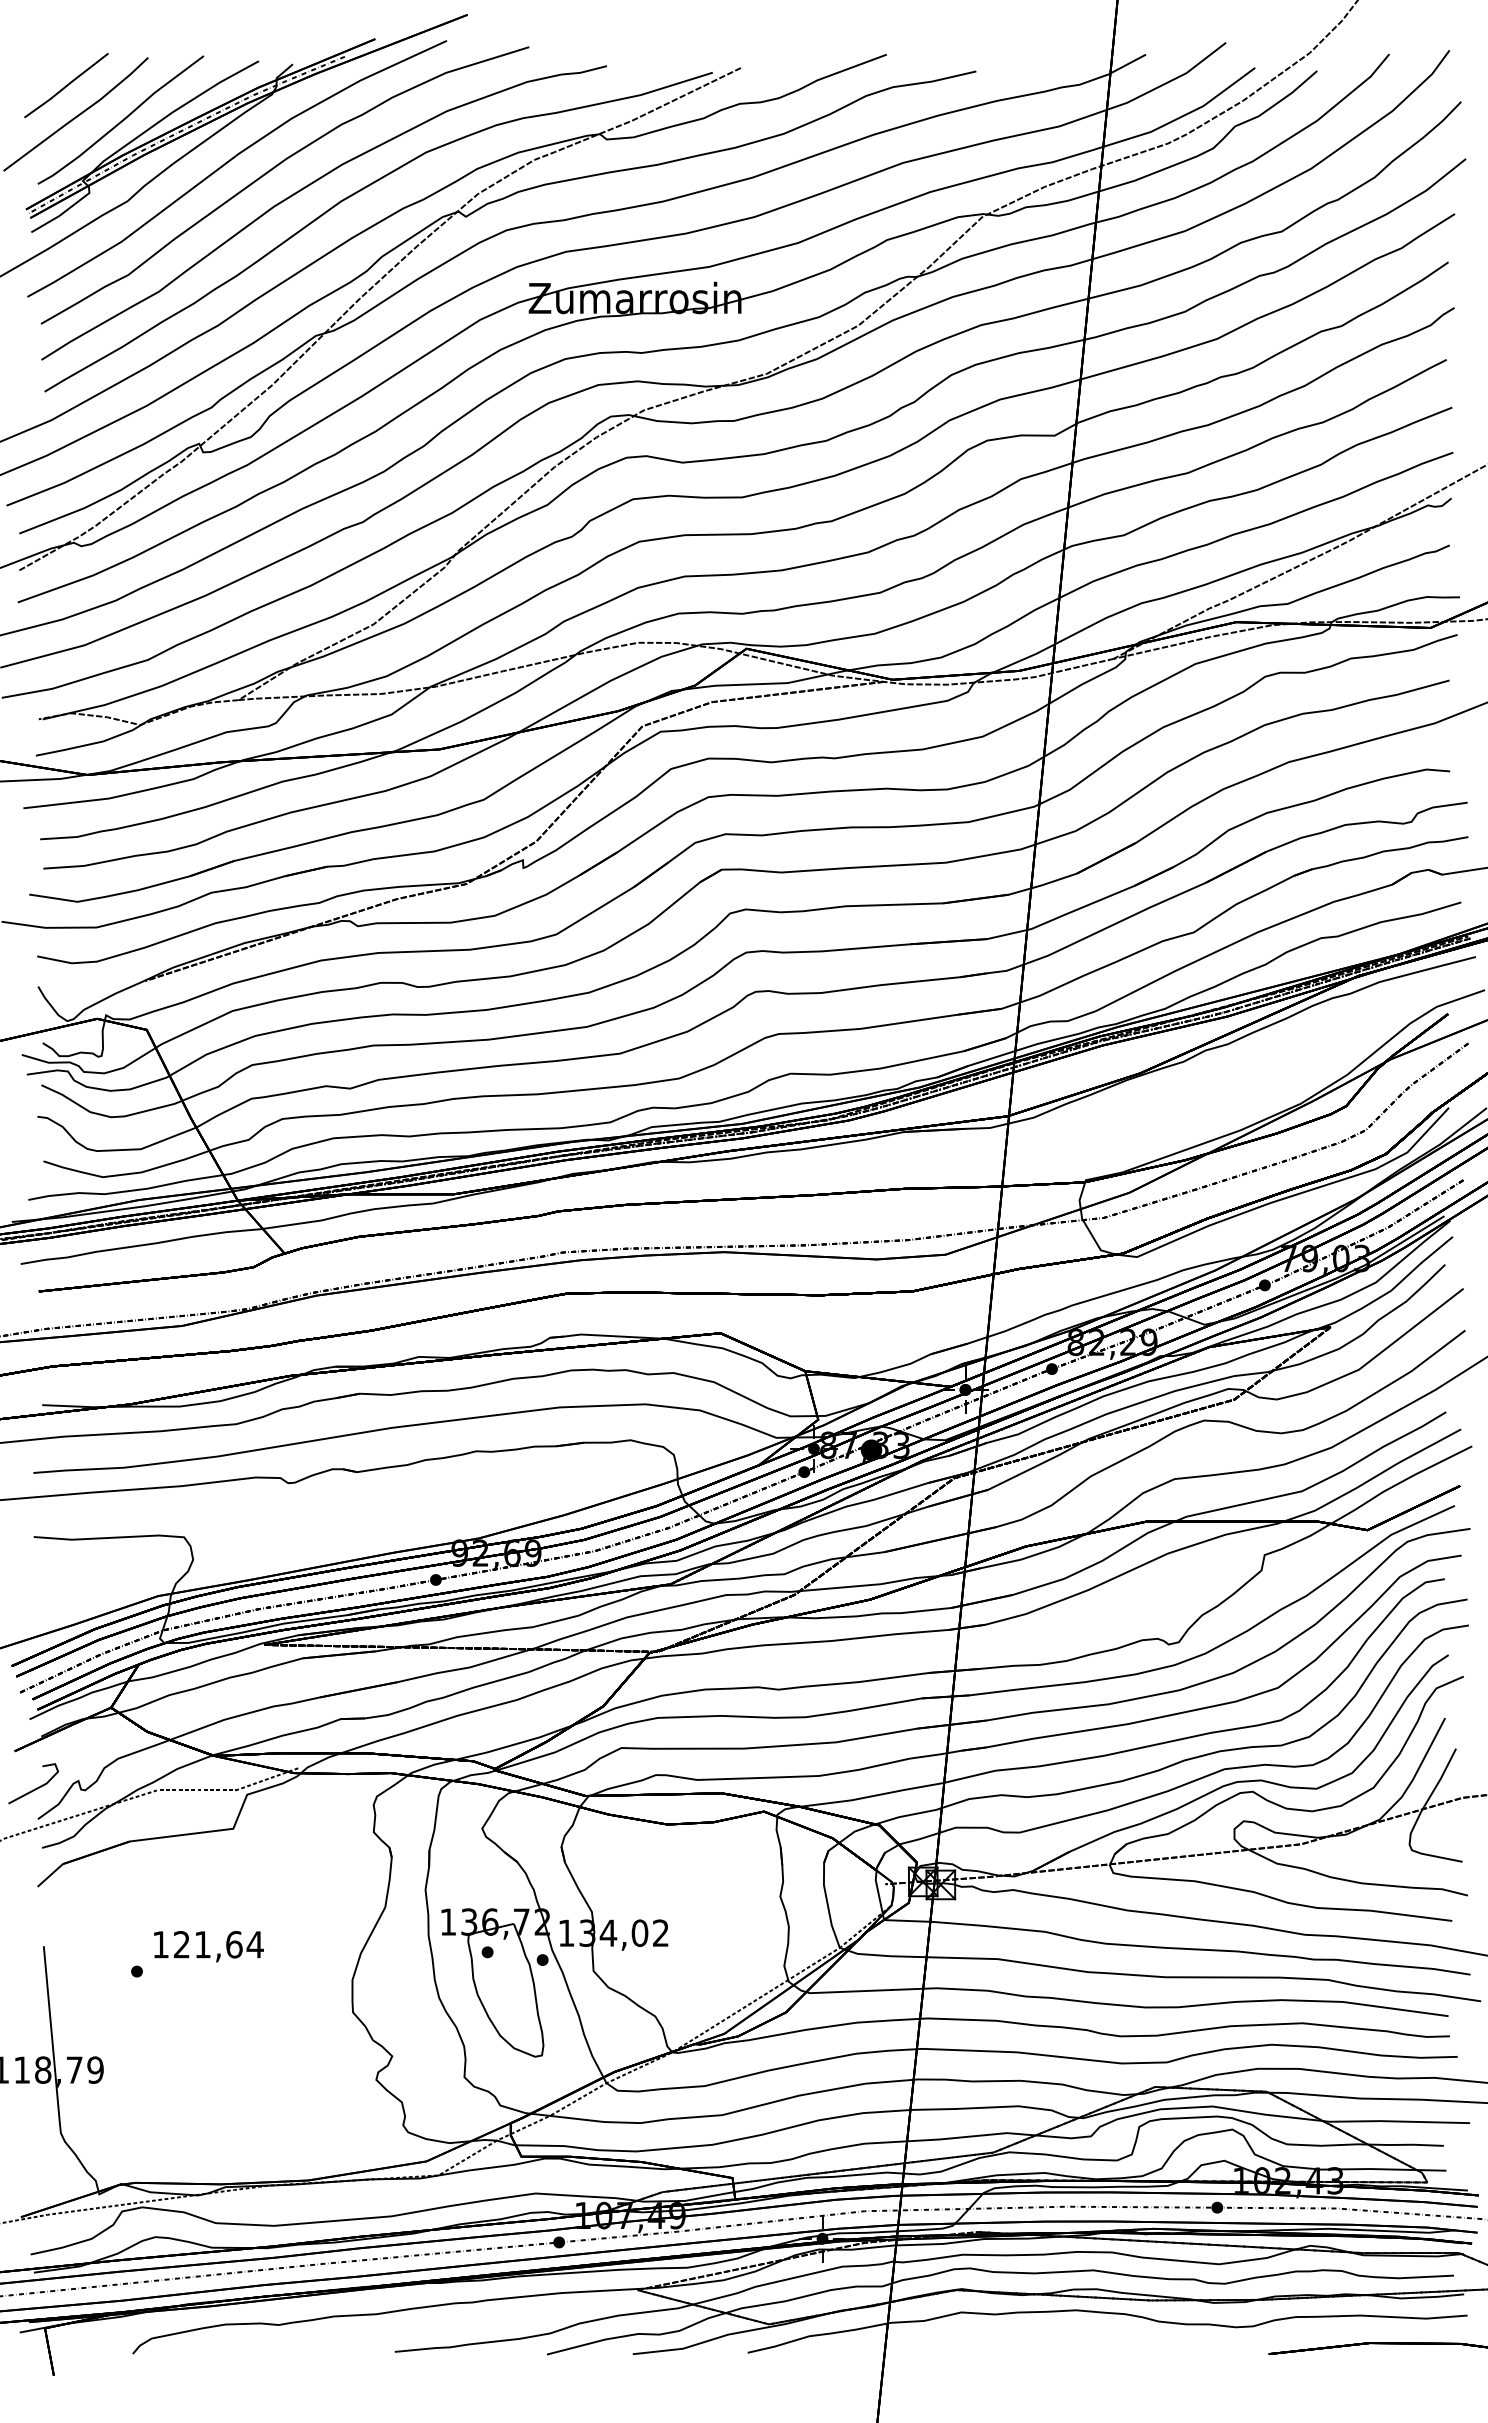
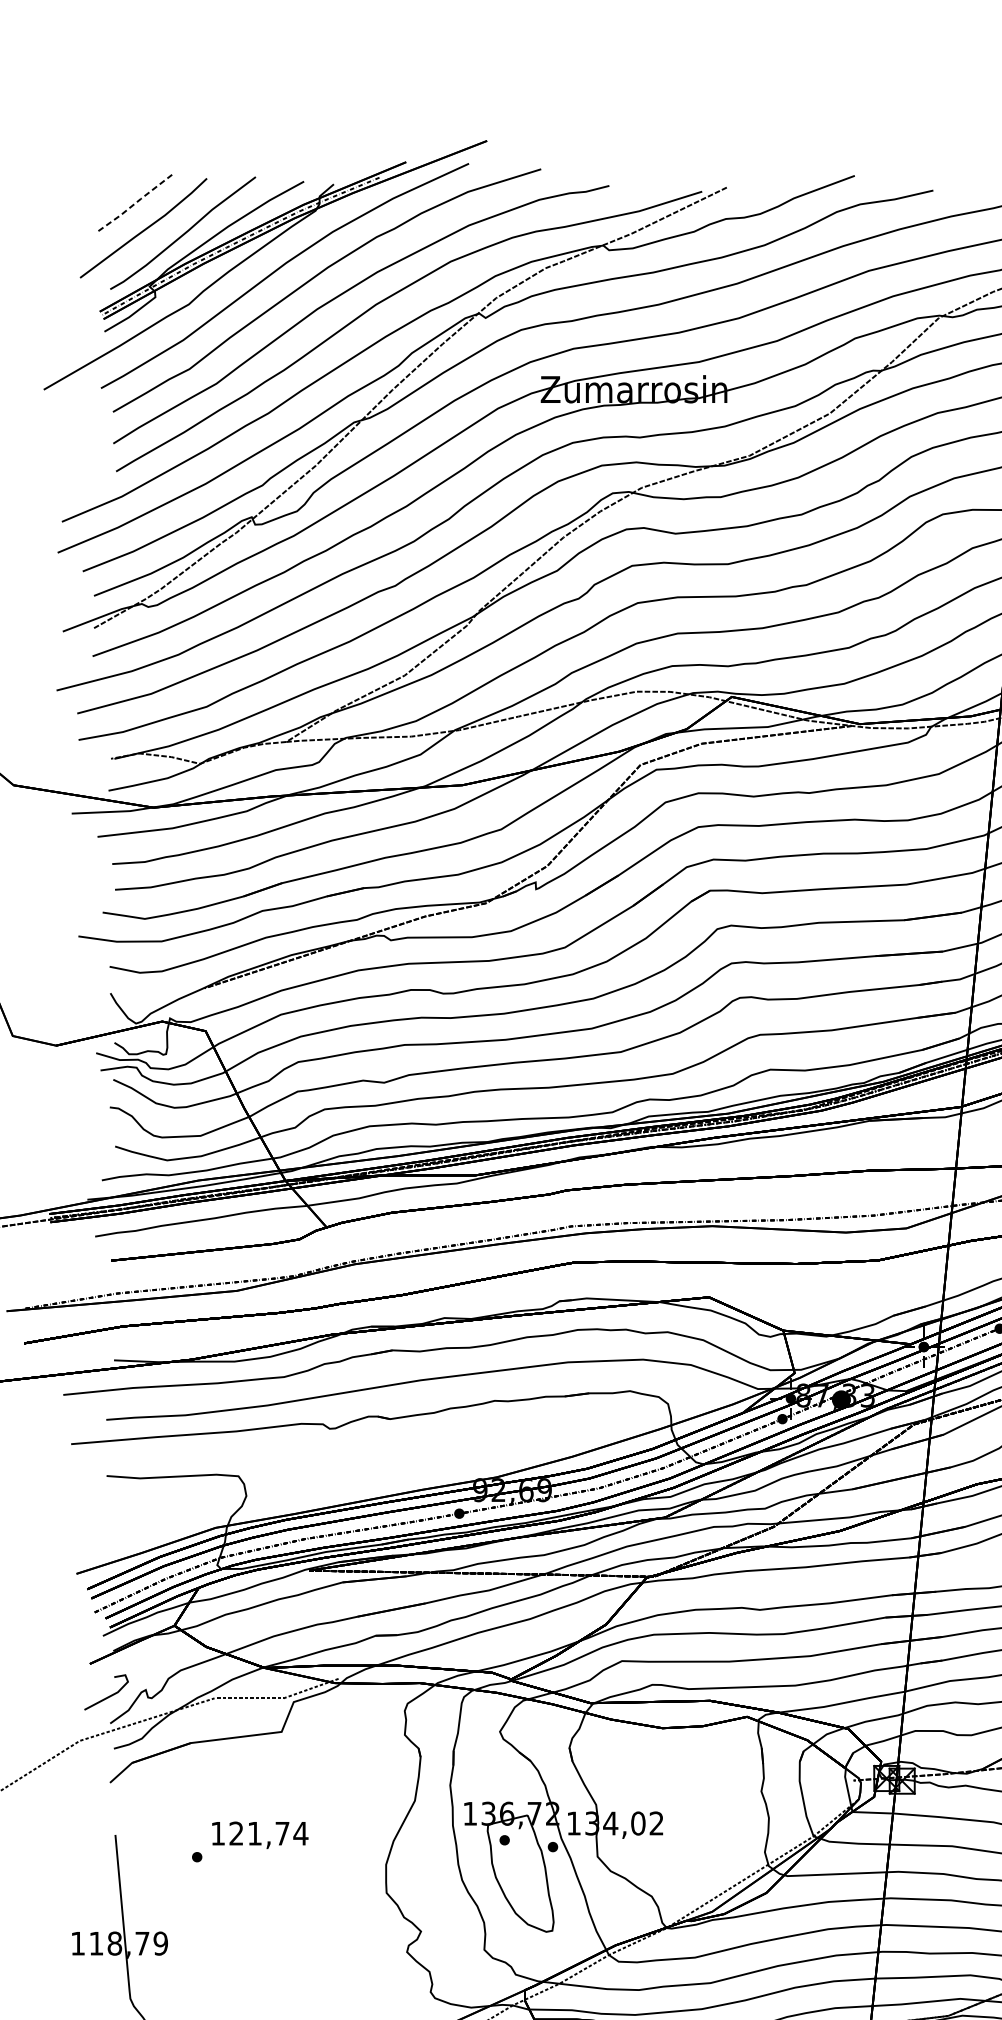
line: (66, 85) -> (135, 202), solid -> dashed
text: (234, 1944) -> (282, 1833), 121,64 -> 121,74

